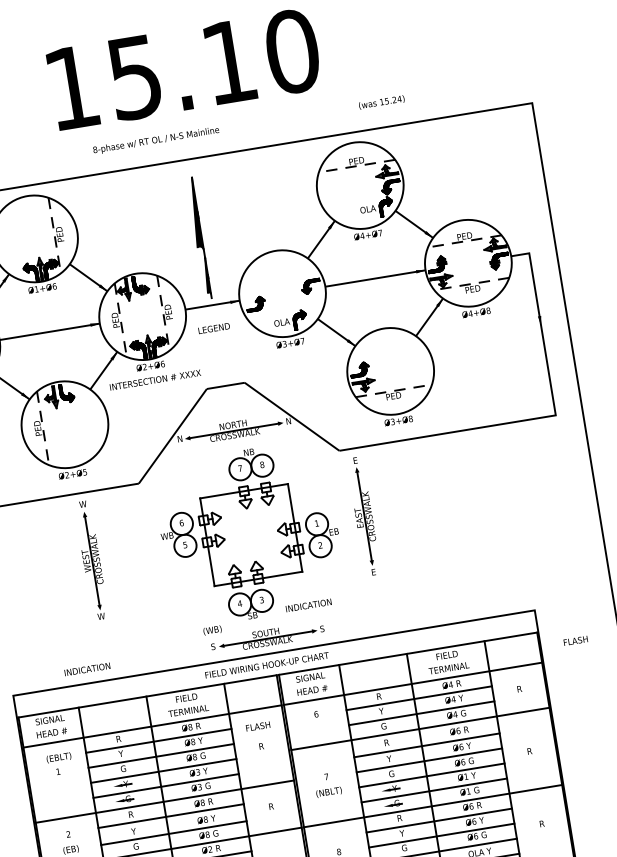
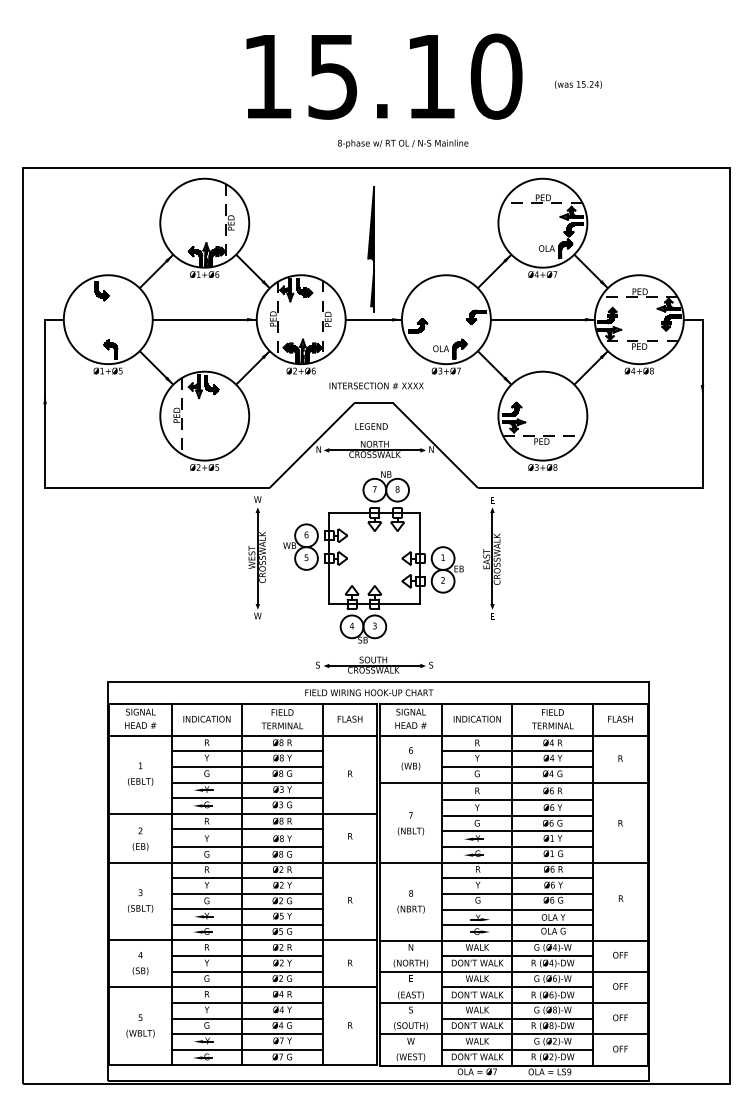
text: (381, 102) -> (578, 84), moved
text: (156, 140) -> (403, 143), moved
text: (214, 328) -> (371, 426), moved
text: (155, 379) -> (376, 385), moved
part: (90, 560) -> (256, 557), moved
text: (307, 604) -> (476, 718), moved
text: (212, 630) -> (410, 766), moved
text: (575, 640) -> (620, 718), moved
text: (86, 668) -> (206, 718), moved
text: (257, 725) -> (349, 718), moved
text: (58, 757) -> (140, 781), moved

